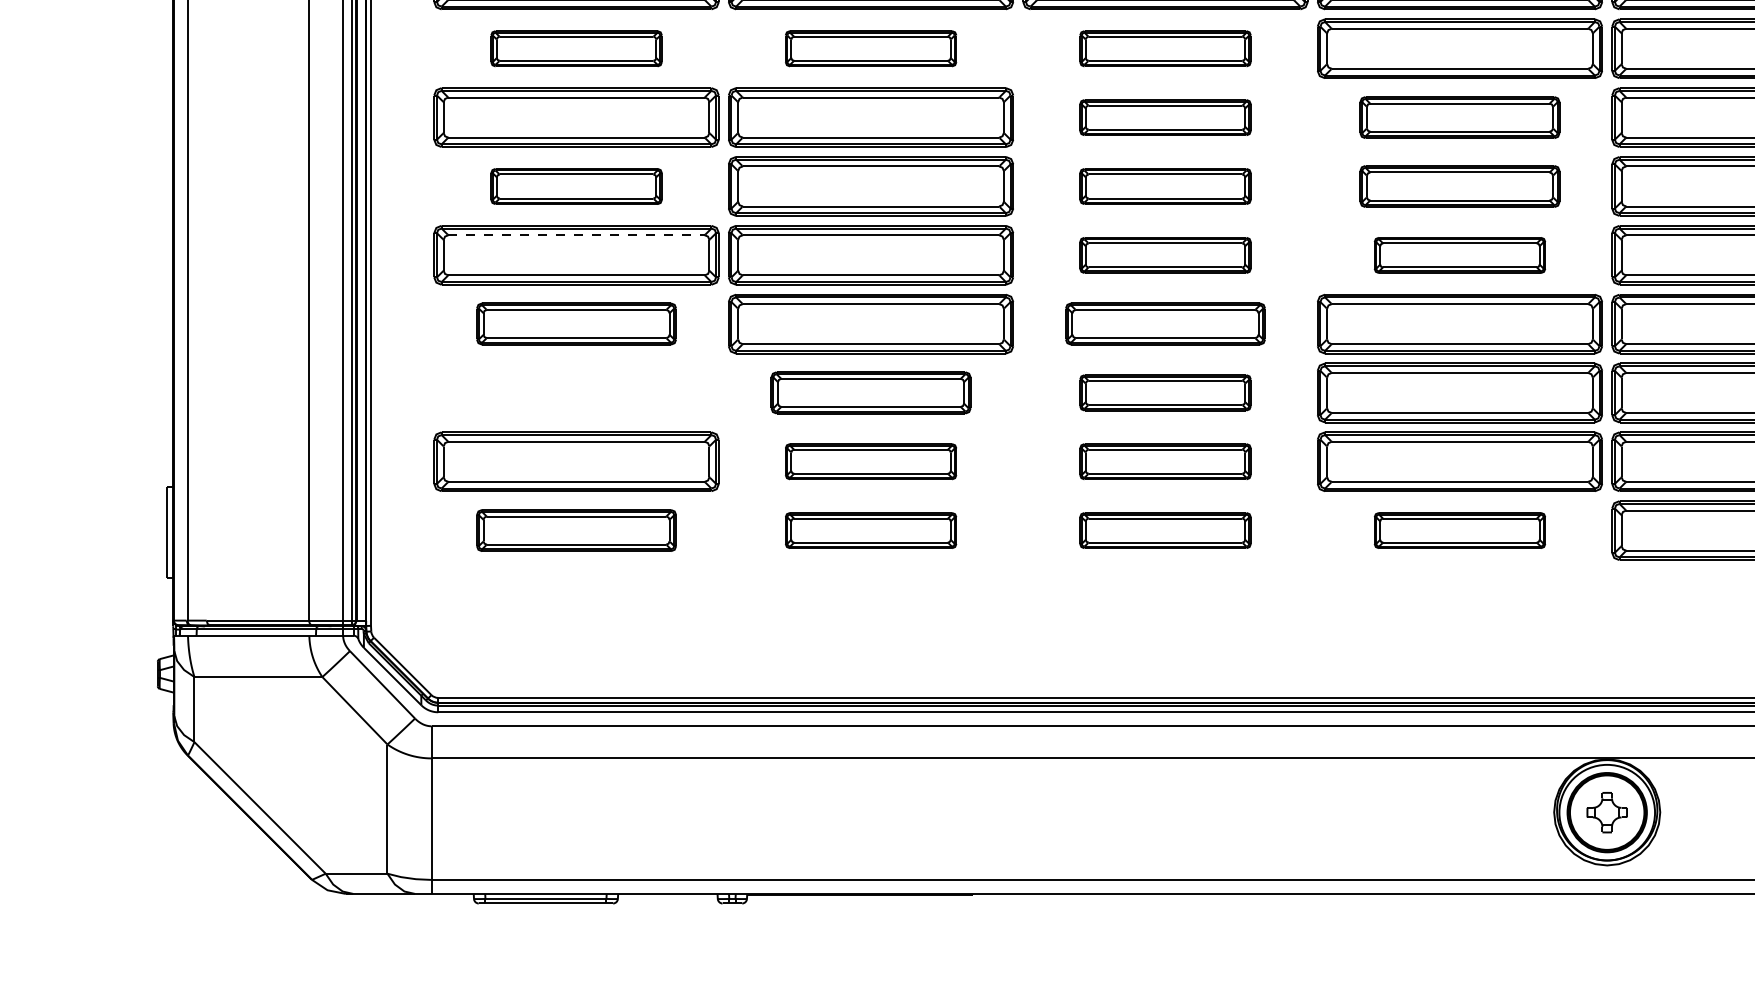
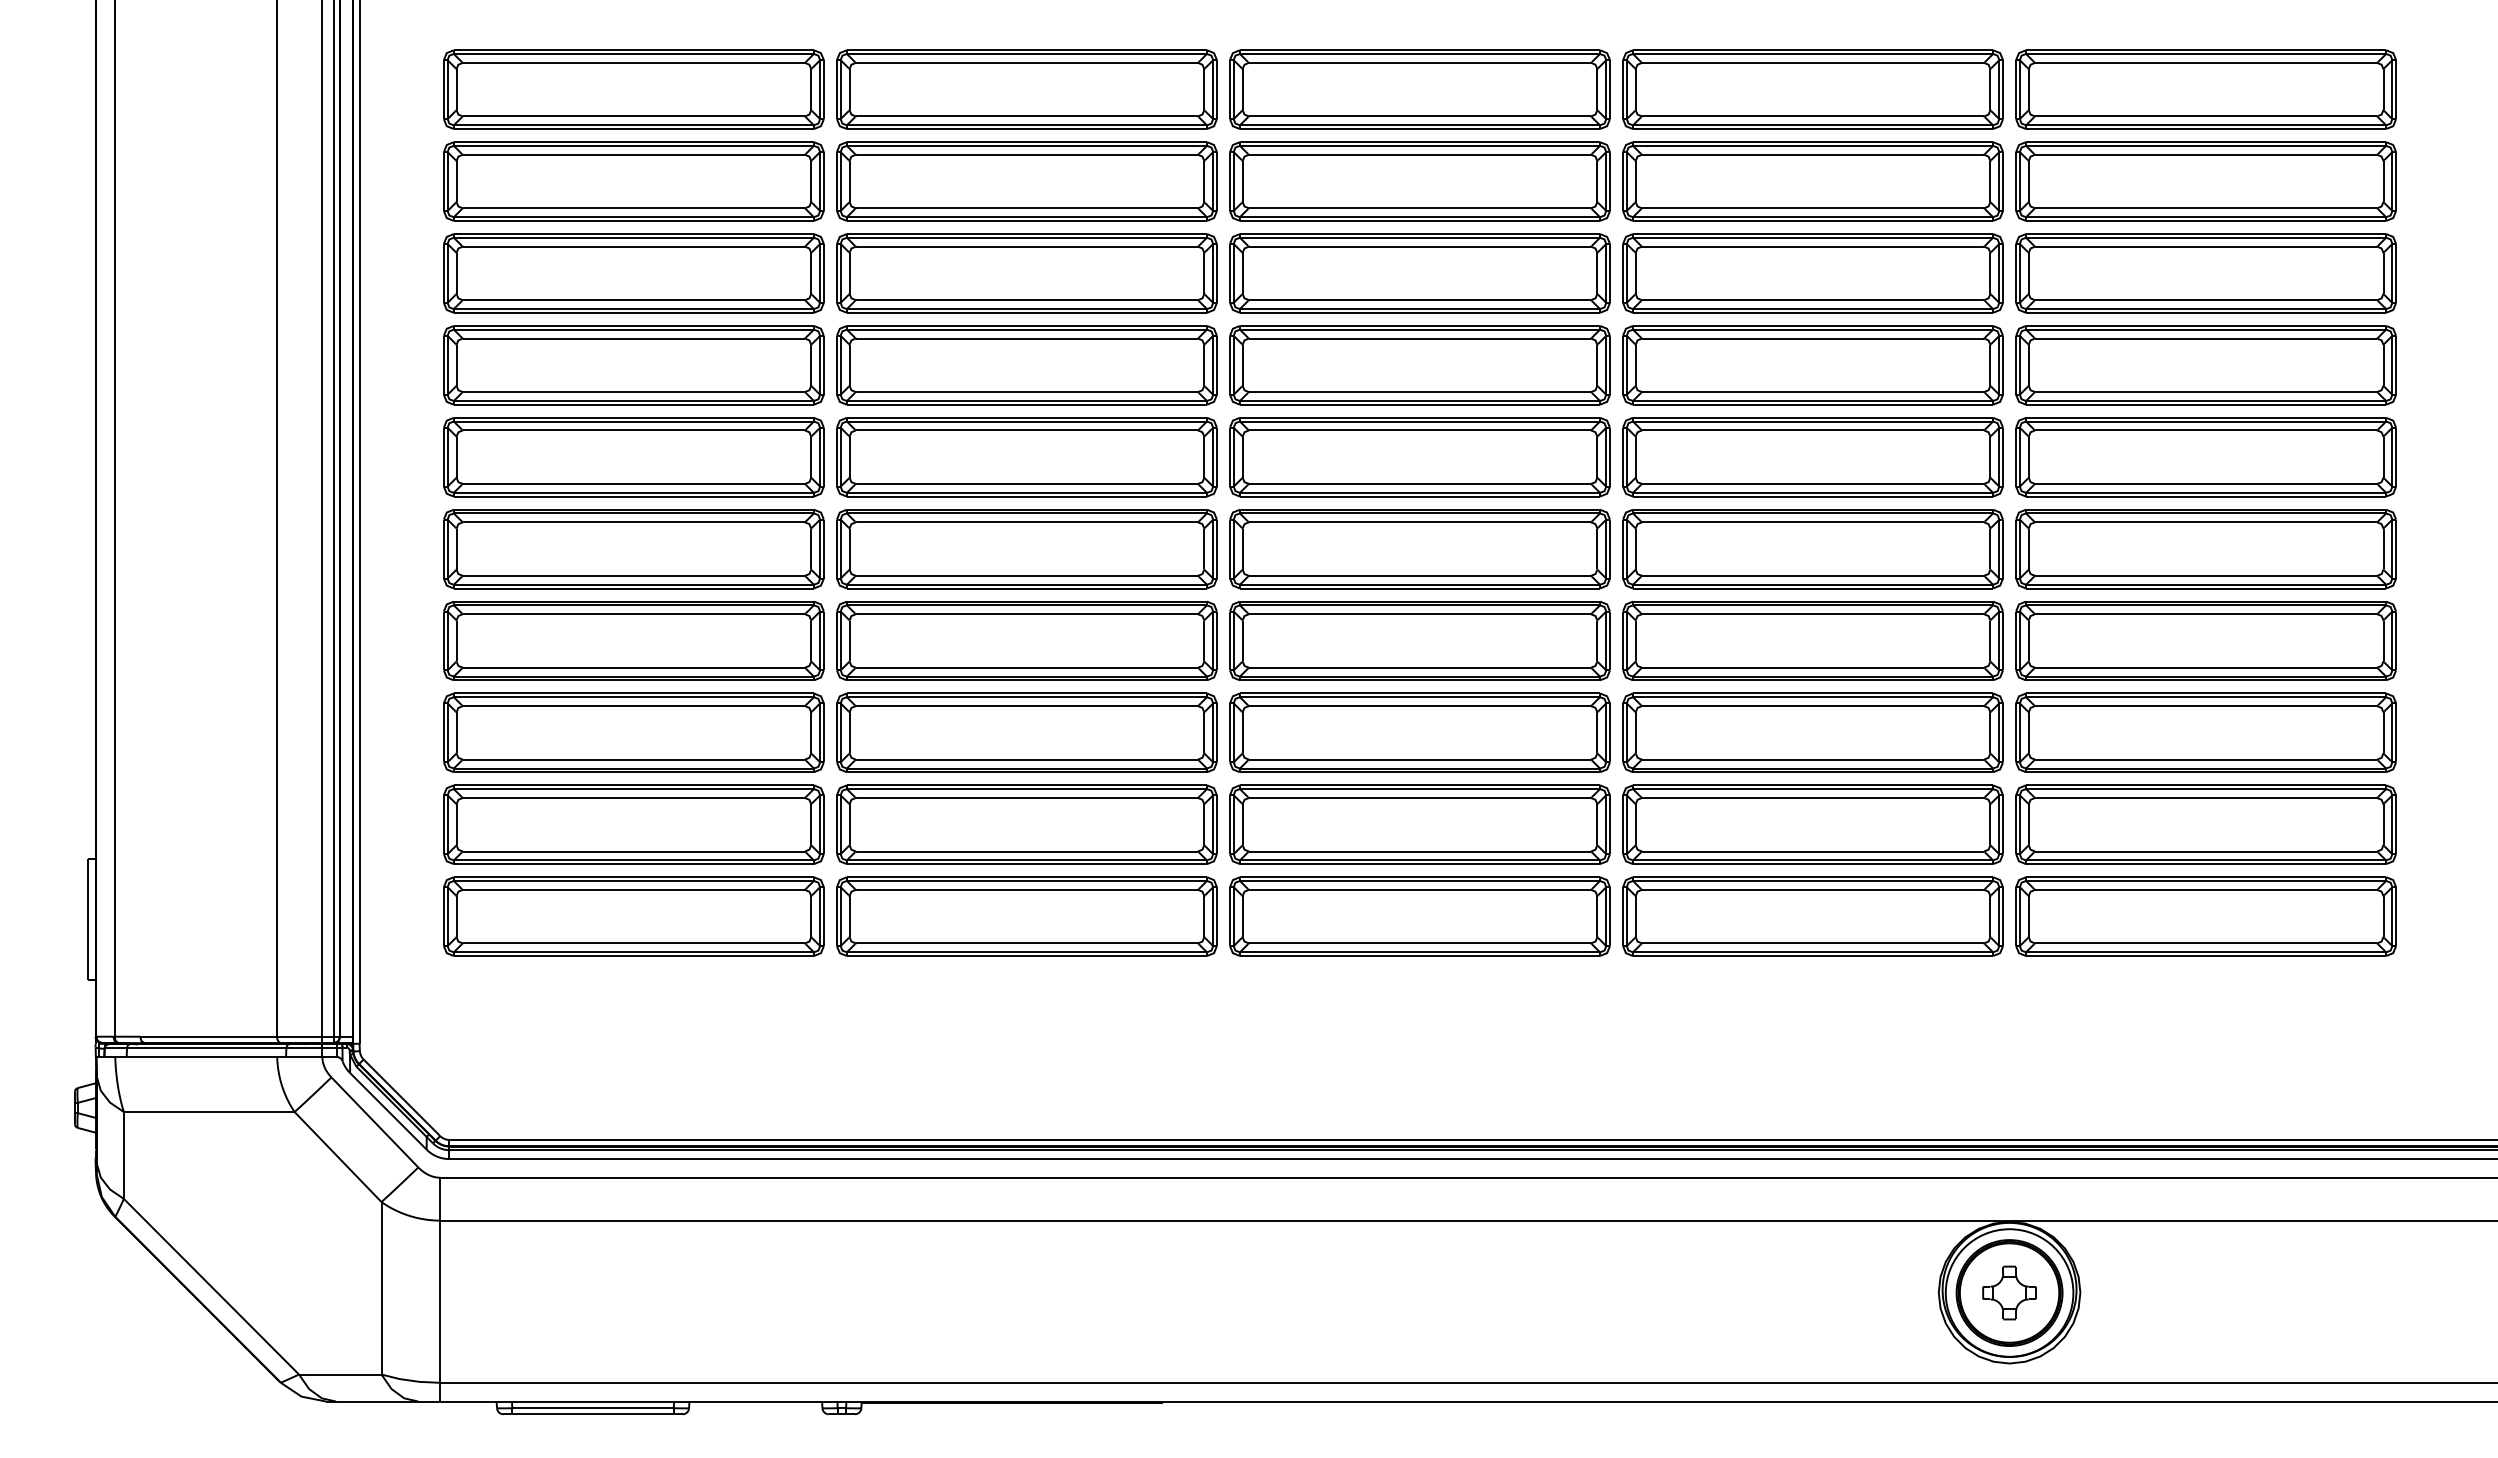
part: (576, 48) -> (633, 273), size x1.67
part: (870, 48) -> (1026, 273), size x1.67
part: (1165, 48) -> (1419, 273), size x1.67
part: (1165, 117) -> (1419, 365), size x1.67
part: (1459, 117) -> (1812, 365), size x1.43
part: (576, 186) -> (633, 457), size x1.67
part: (1165, 186) -> (1419, 457), size x1.67
part: (1459, 186) -> (1812, 457), size x1.43
line: (576, 235) -> (633, 522), dashed -> solid
part: (1165, 255) -> (1419, 549), size x1.67
part: (1459, 255) -> (1812, 549), size x1.67
part: (576, 323) -> (633, 640), size x1.43
part: (1165, 323) -> (1419, 640), size x1.43
part: (576, 392) -> (633, 732), added
part: (870, 392) -> (1026, 732), size x1.43
part: (1165, 392) -> (1419, 732), size x1.67
part: (870, 461) -> (1026, 824), size x1.67
part: (1165, 461) -> (1419, 824), size x1.67
part: (576, 530) -> (633, 916), size x1.43
part: (870, 530) -> (1026, 916), size x1.67
part: (1165, 530) -> (1419, 916), size x1.67
part: (1459, 530) -> (1812, 916), size x1.67

